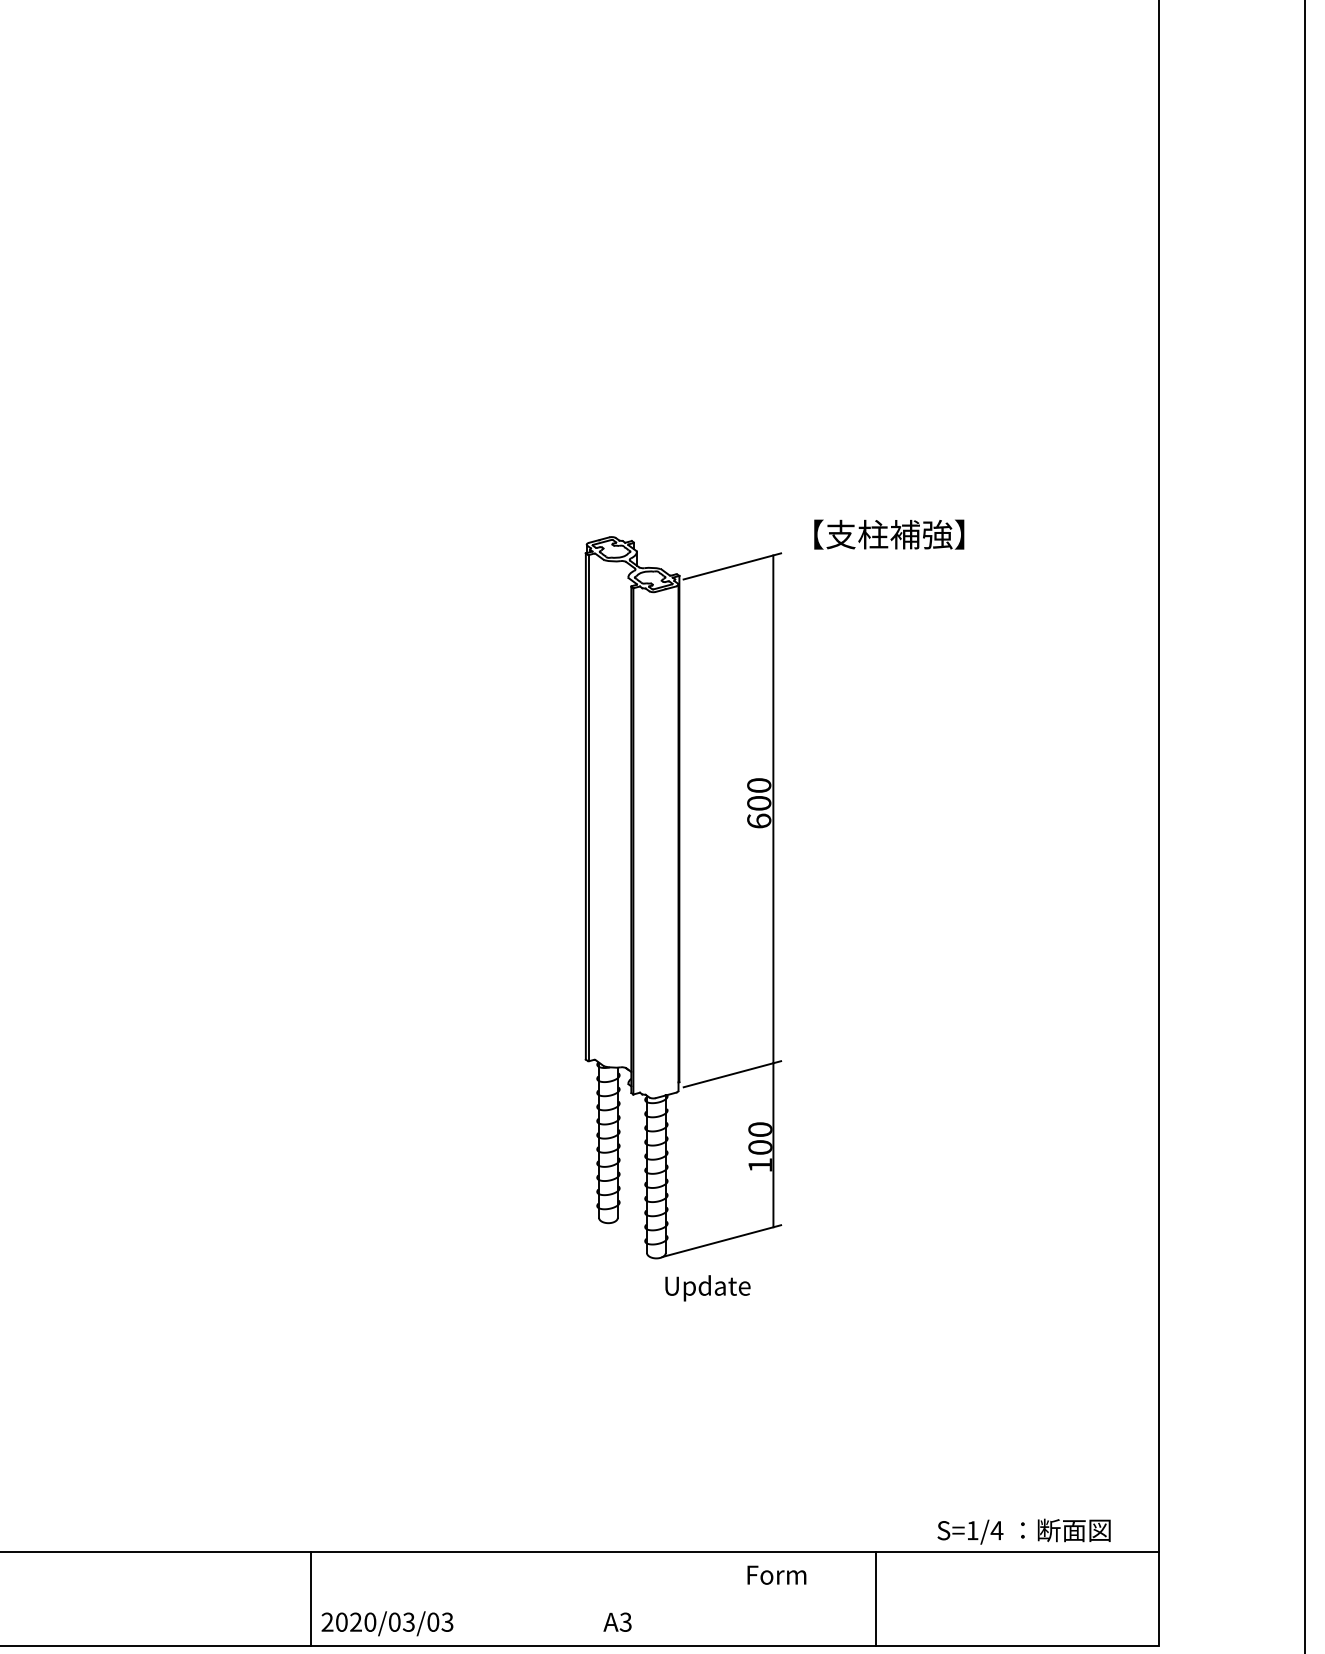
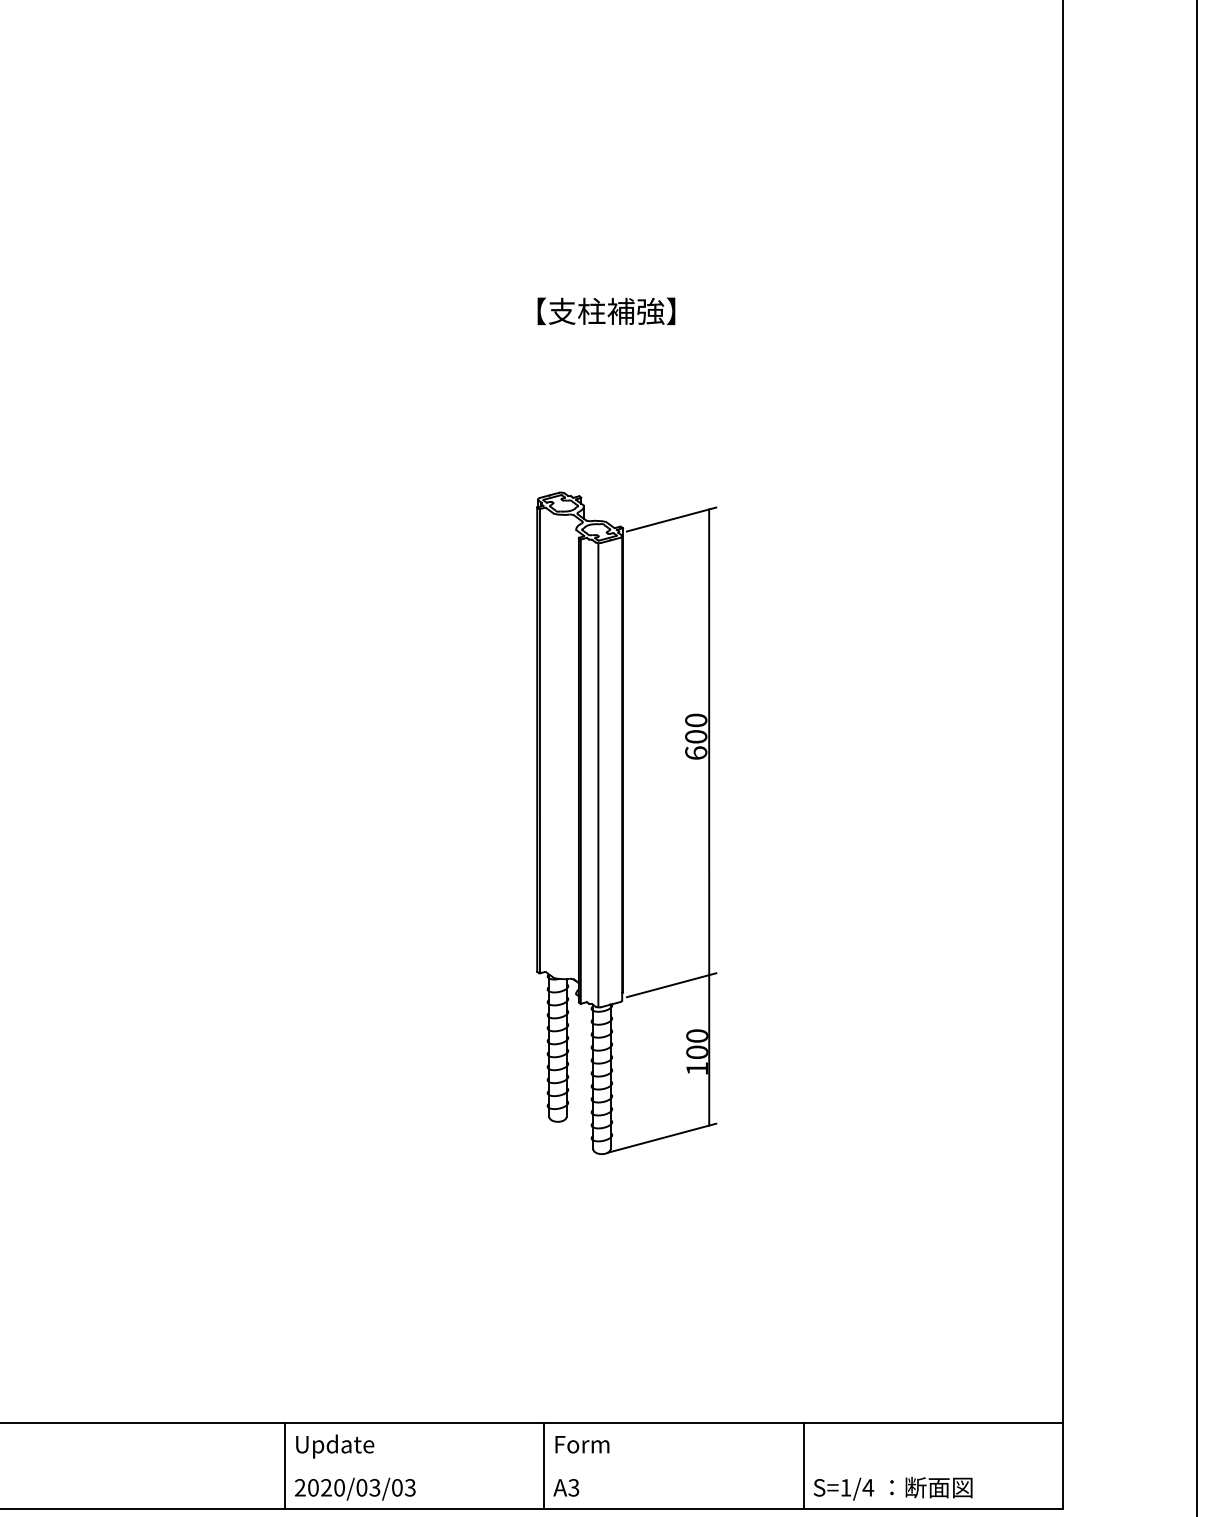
text: (889, 533) -> (606, 310), moved
line: (652, 845) -> (598, 775), added
text: (708, 1288) -> (335, 1446), moved
text: (1023, 1531) -> (892, 1488), moved
text: (776, 1575) -> (582, 1444), moved
line: (593, 1599) -> (544, 1466), added

